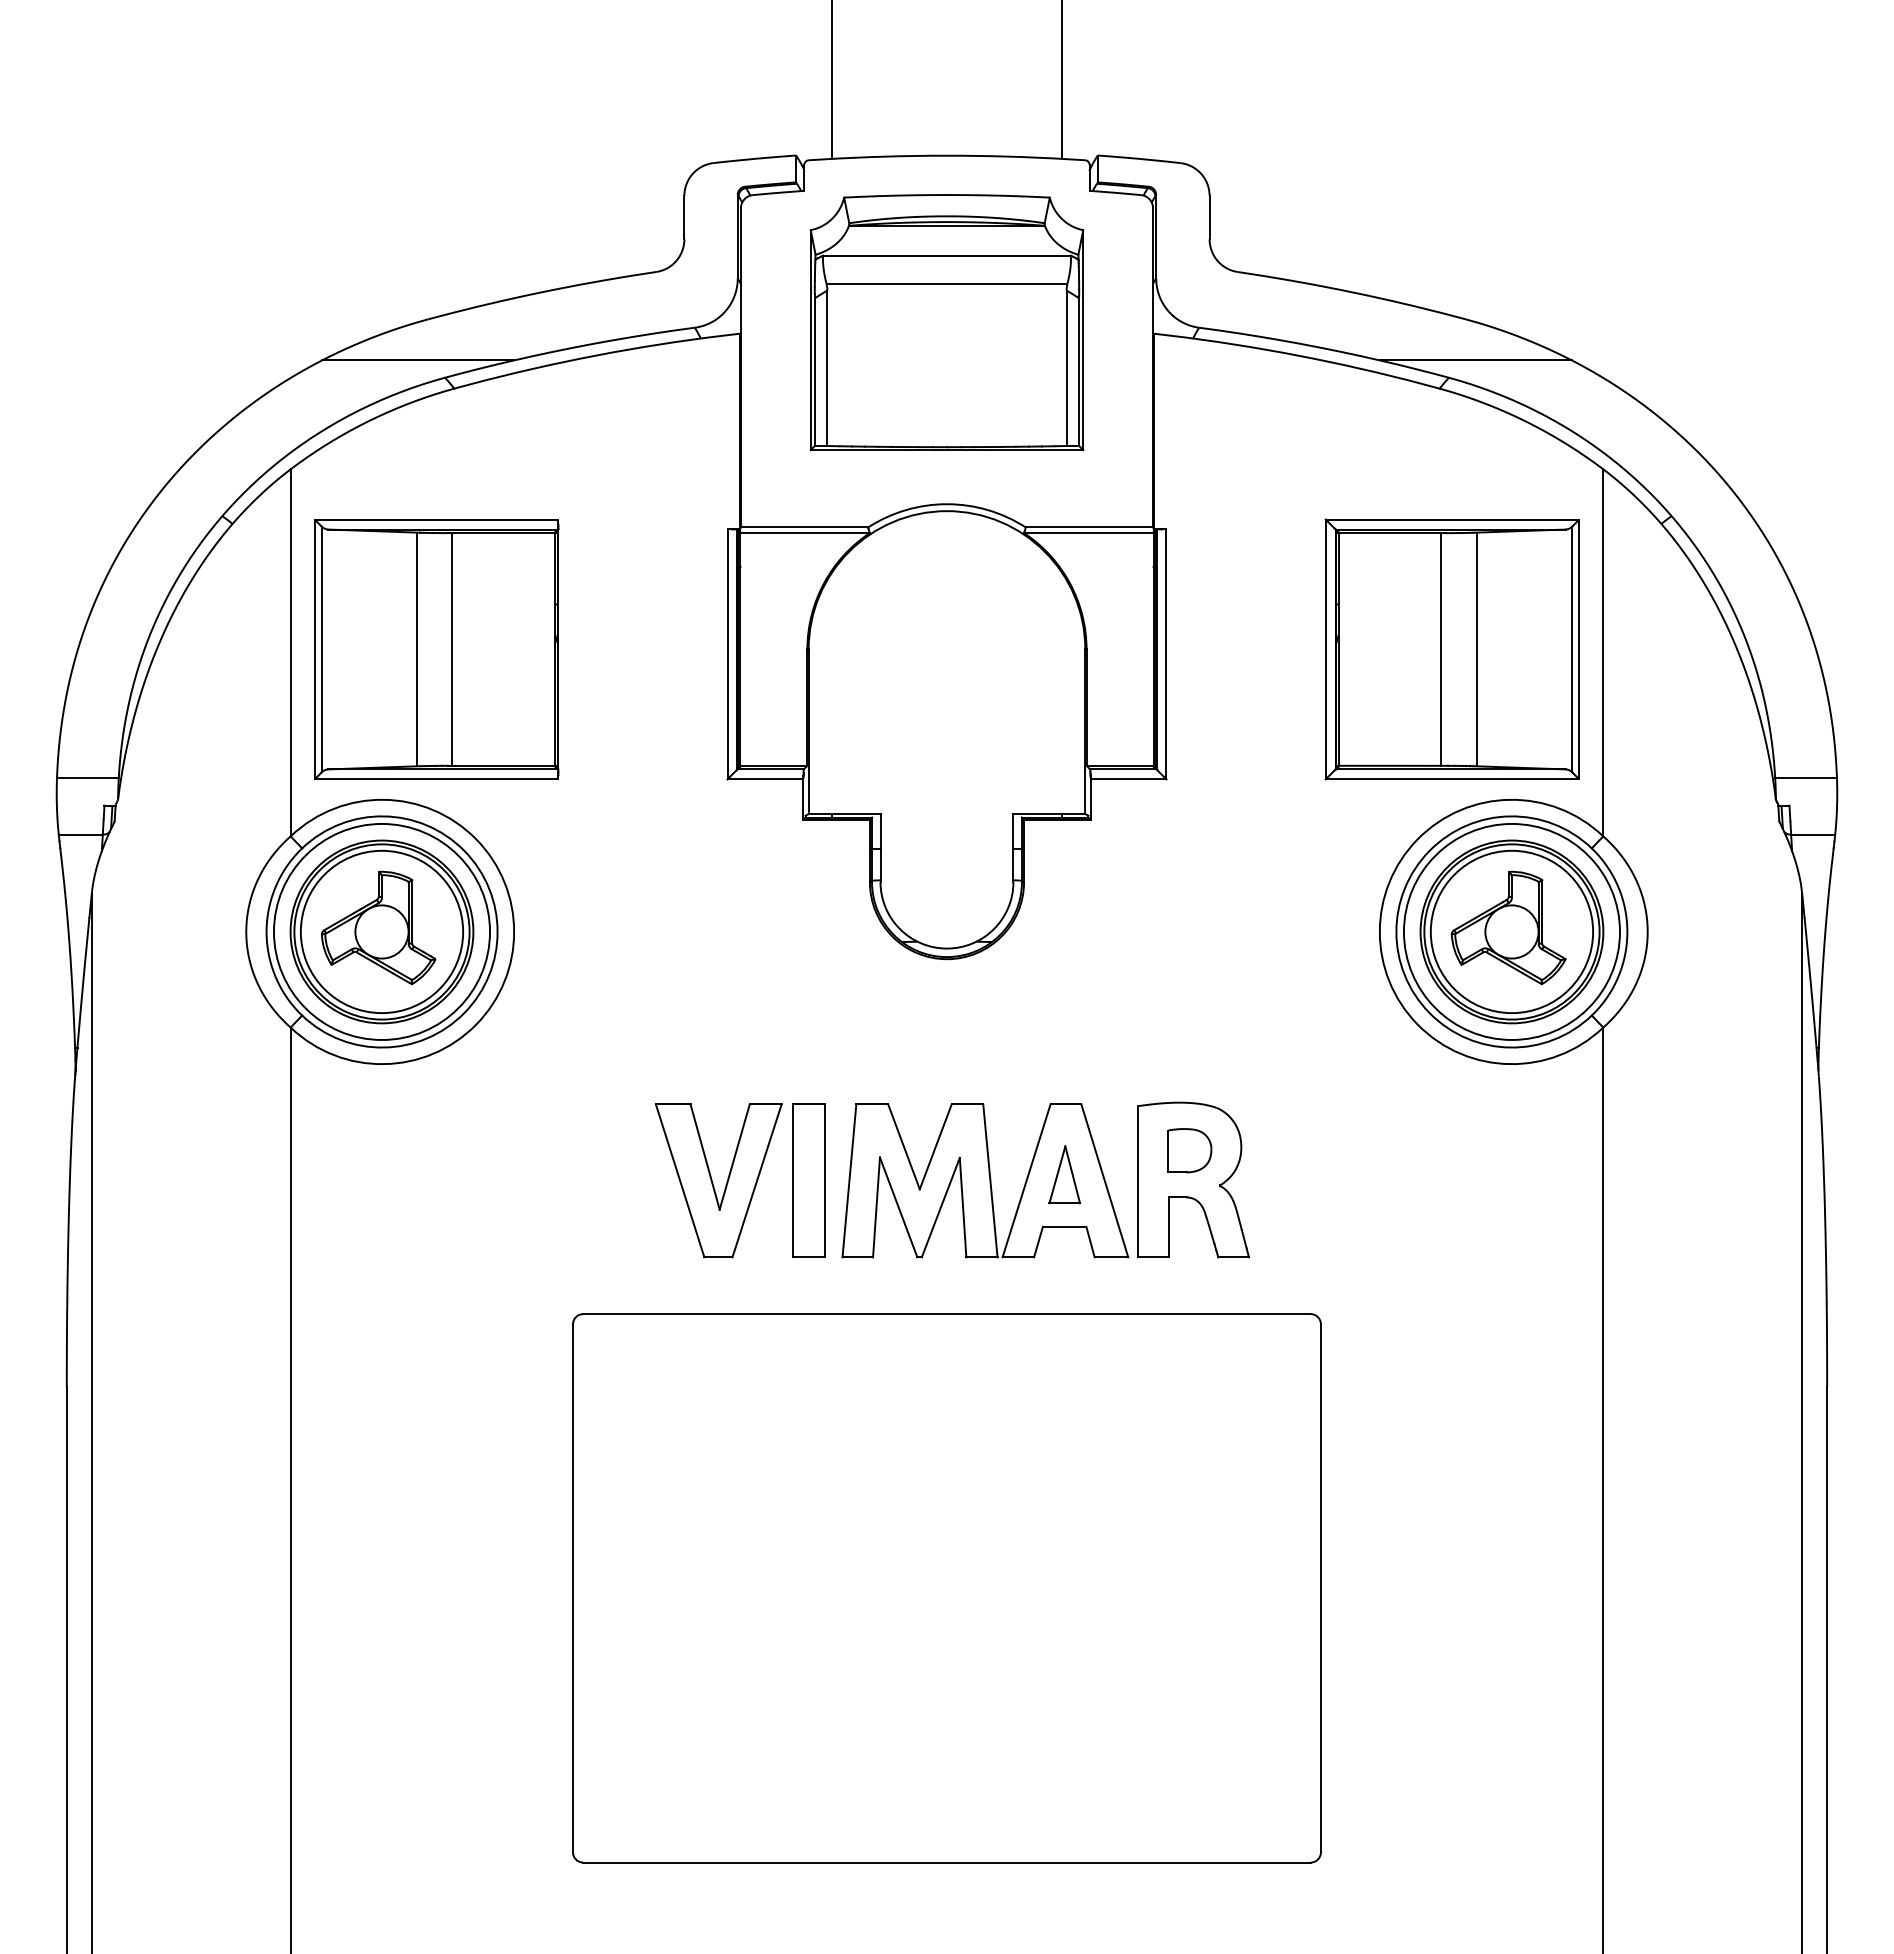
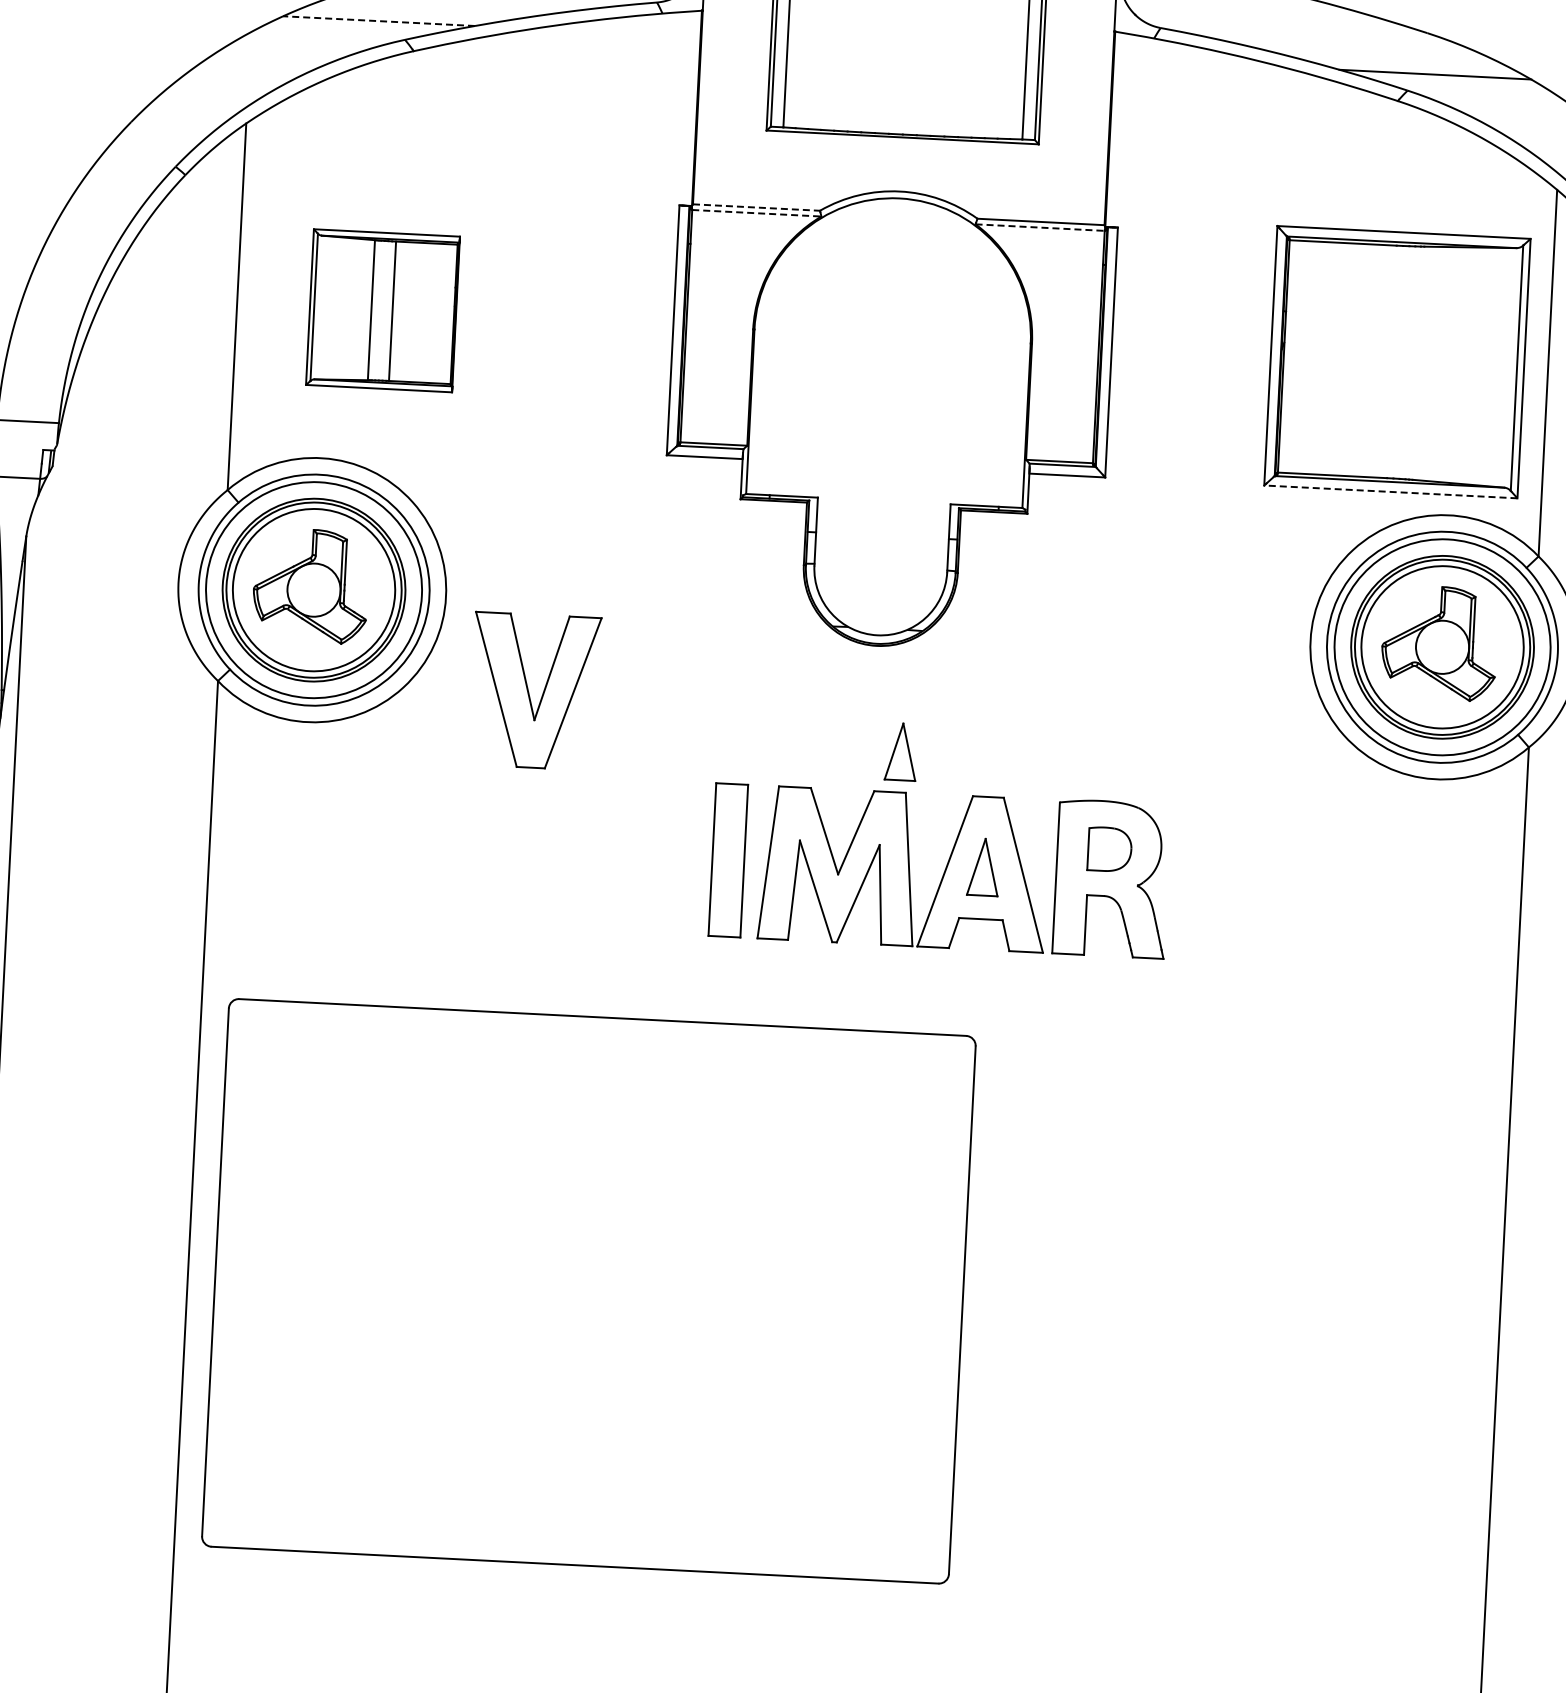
line: (417, 360) -> (378, 21), solid -> dashed
line: (804, 527) -> (756, 207), solid -> dashed
line: (805, 533) -> (757, 213), solid -> dashed
line: (1088, 533) -> (1039, 227), solid -> dashed
part: (436, 649) -> (382, 310), size x0.6
line: (1441, 649) -> (1386, 361), removed
line: (1476, 649) -> (1421, 363), removed
line: (1452, 779) -> (1390, 492), solid -> dashed
part: (976, 1063) -> (901, 751), added
part: (718, 1180) -> (534, 690), moved
part: (946, 1588) -> (588, 1291), moved

